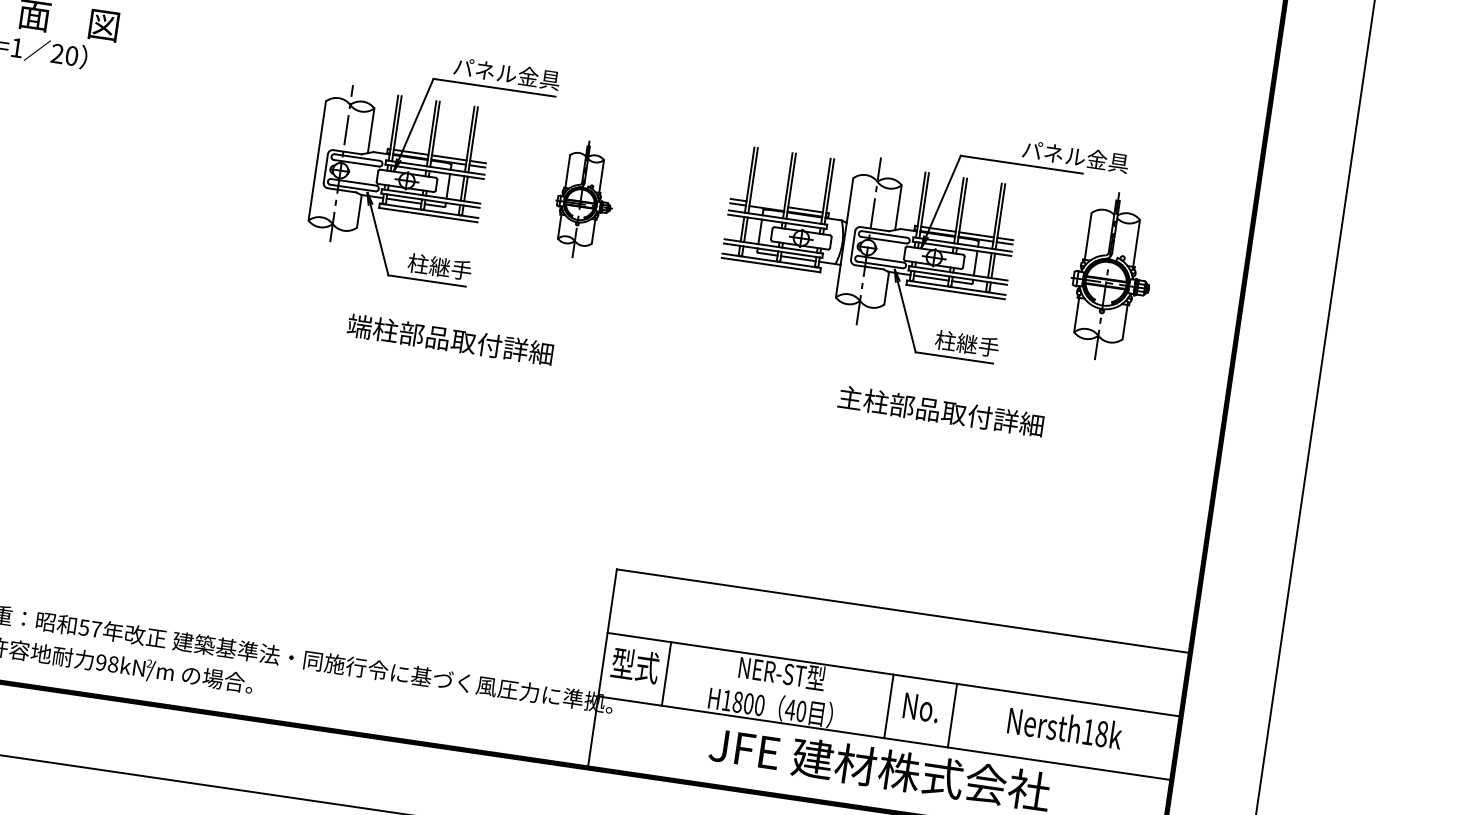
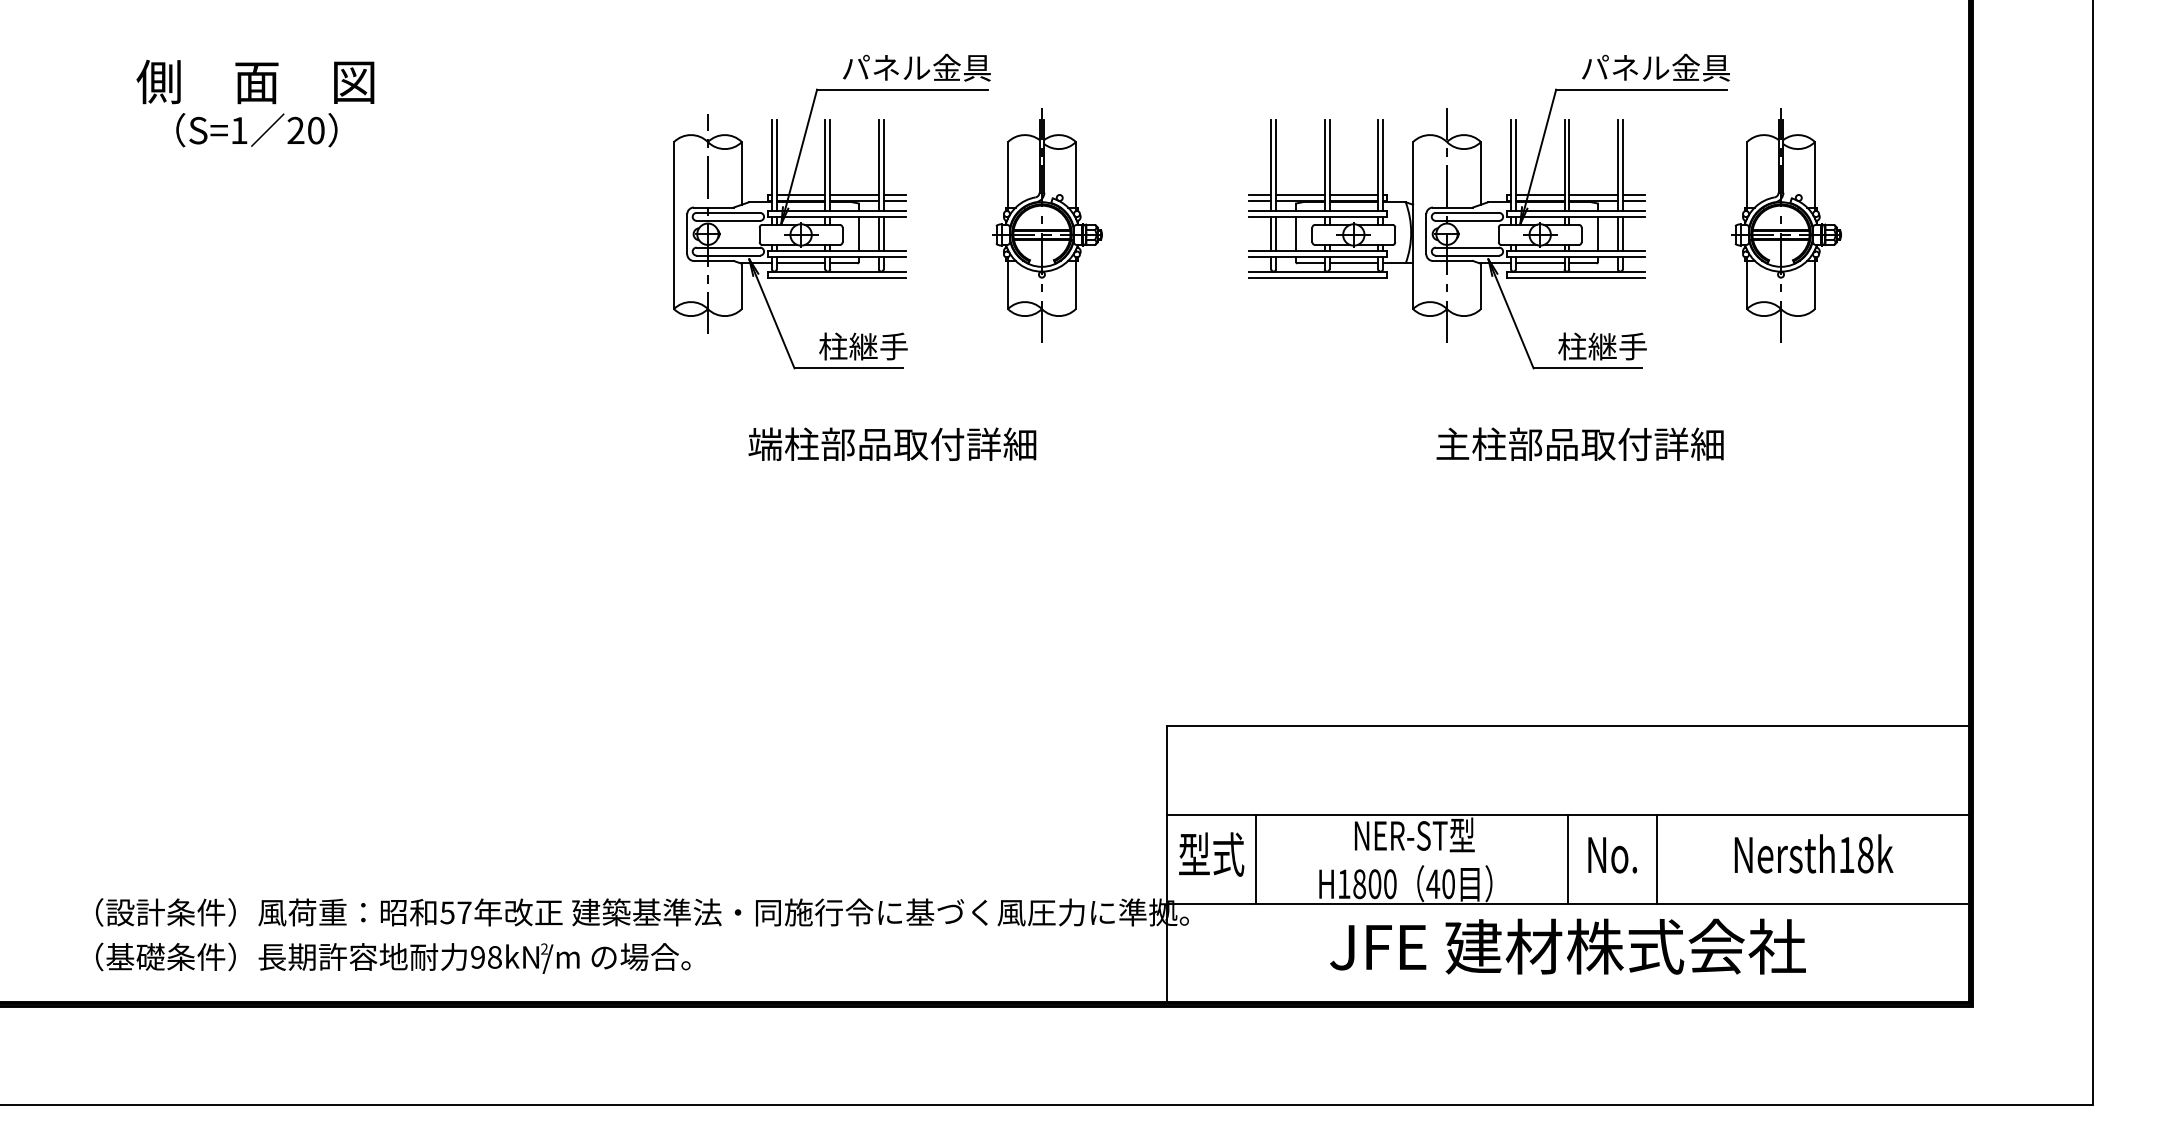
text: (1075, 156) -> (1655, 67), moved
part: (583, 199) -> (1047, 225), size x1.43
line: (767, 203) -> (1300, 194), added

